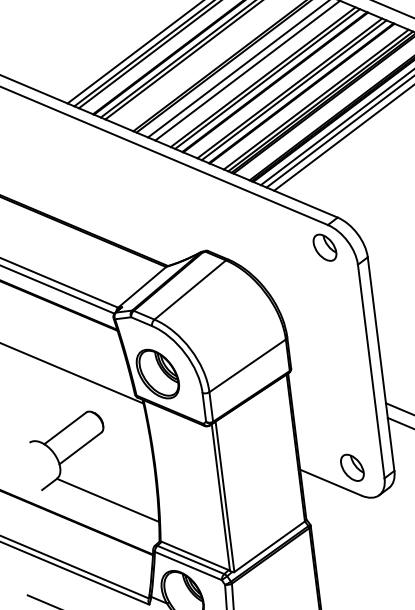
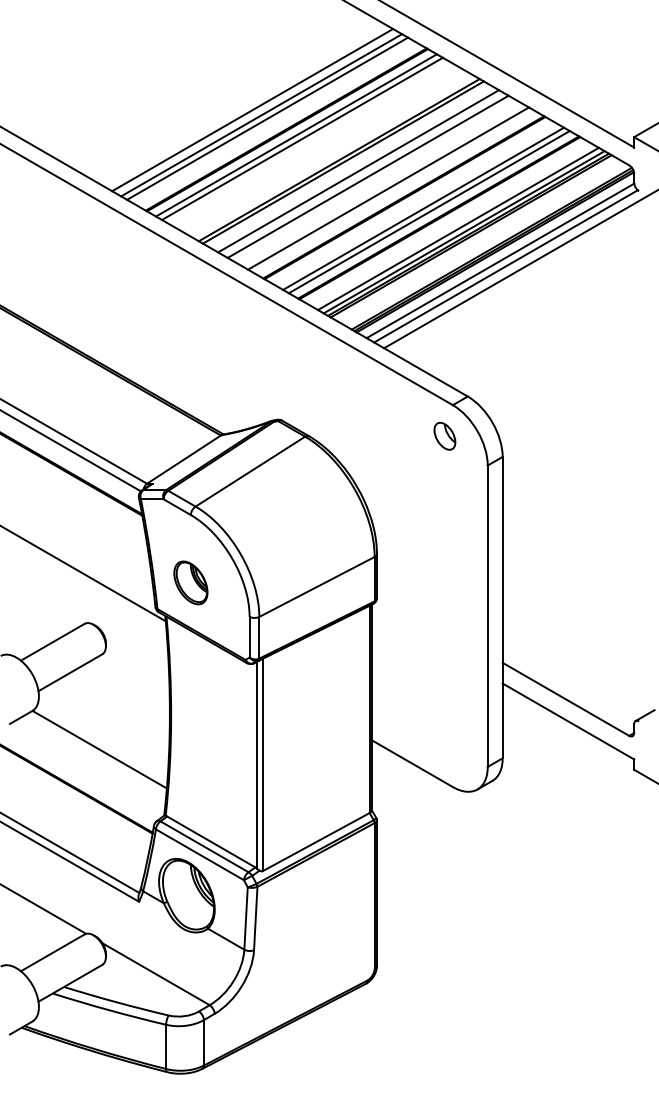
line: (266, 78) -> (393, 191), removed
part: (324, 247) -> (444, 436), size x0.7
part: (157, 373) -> (190, 582), size x0.6
part: (352, 467) -> (444, 746), removed

